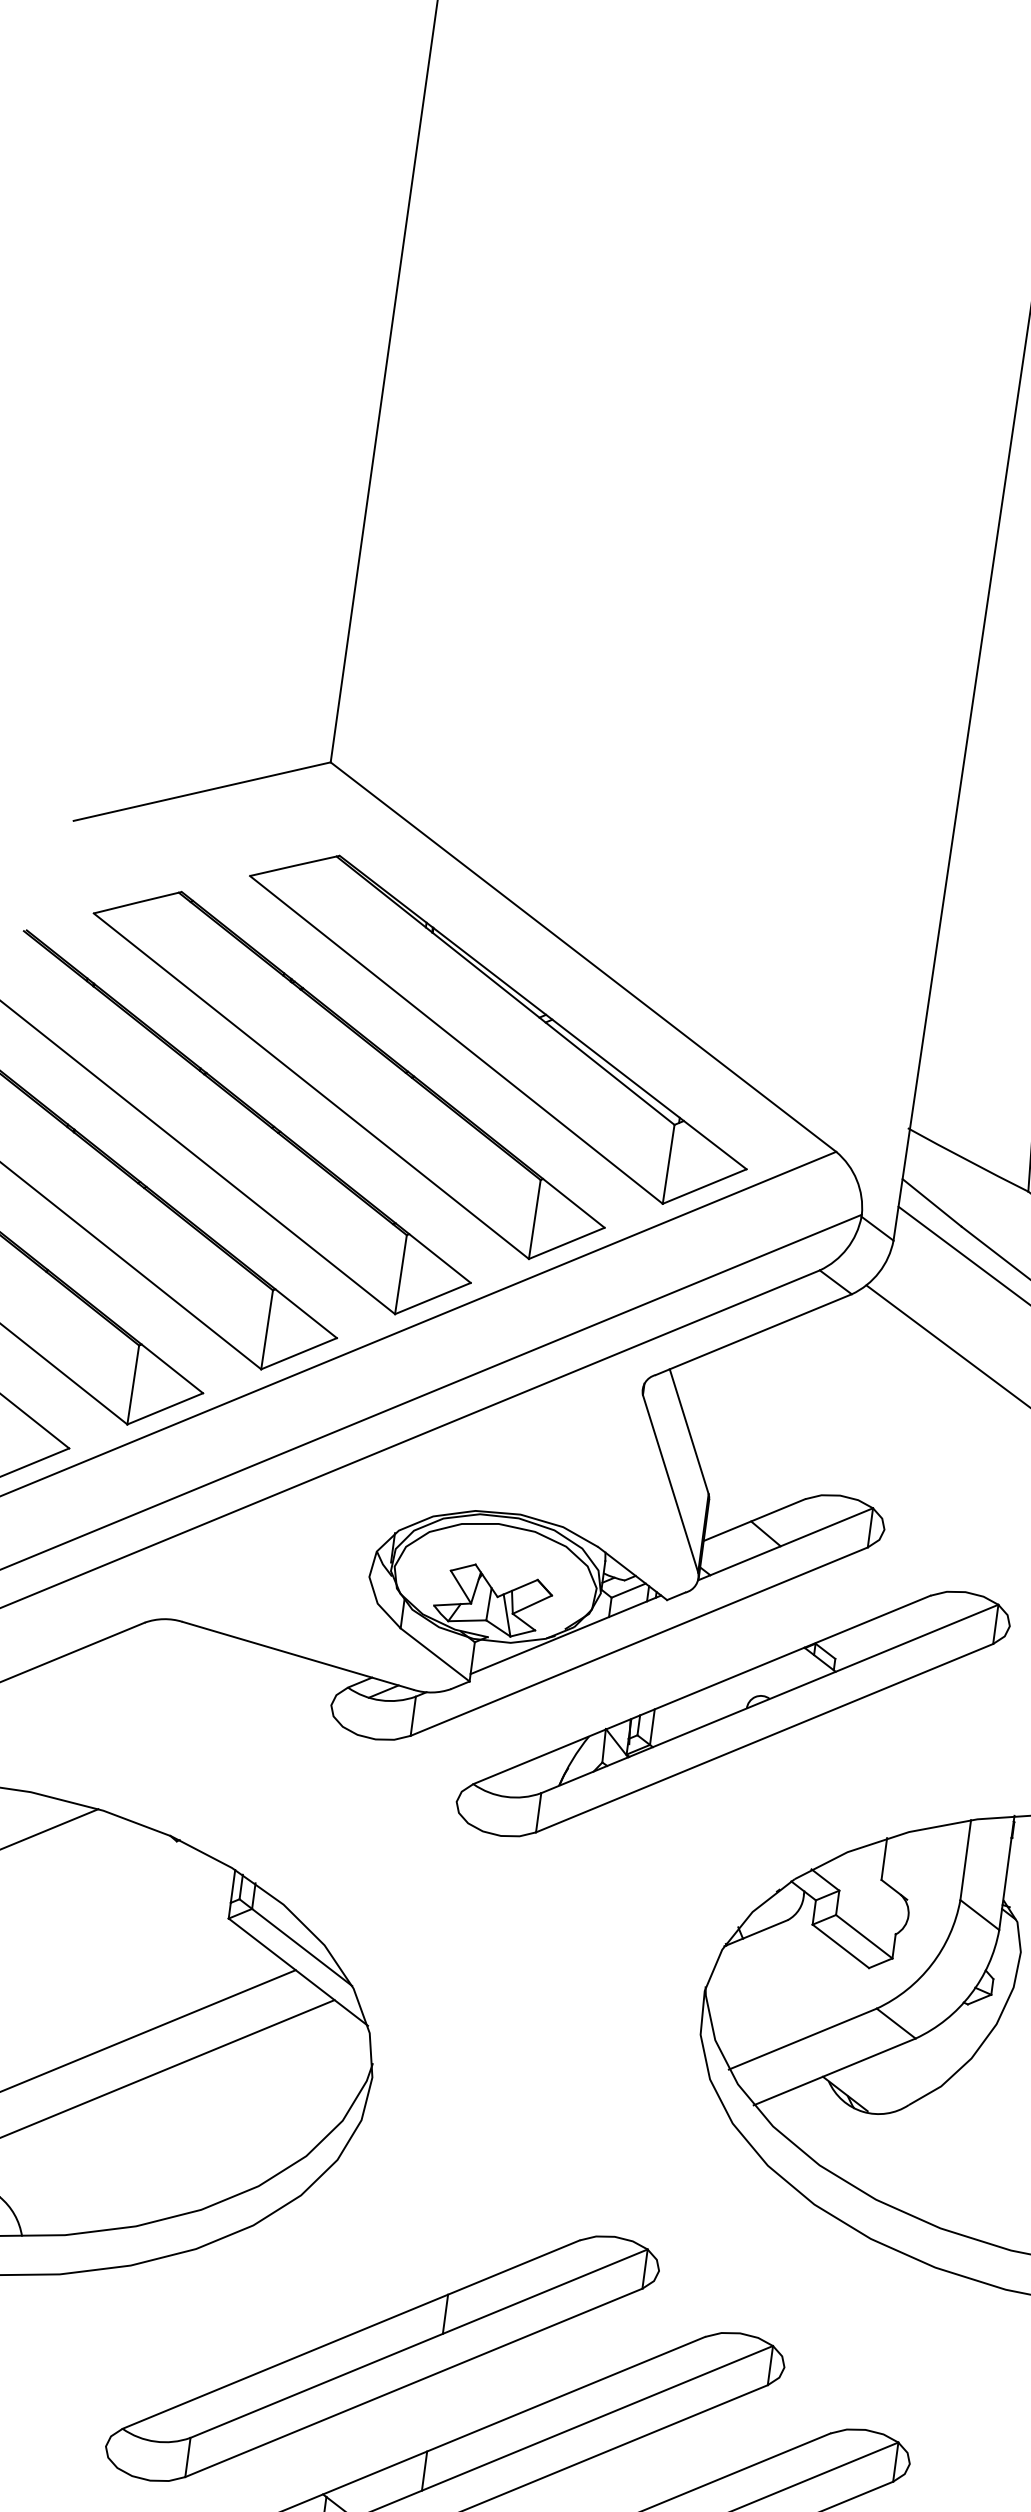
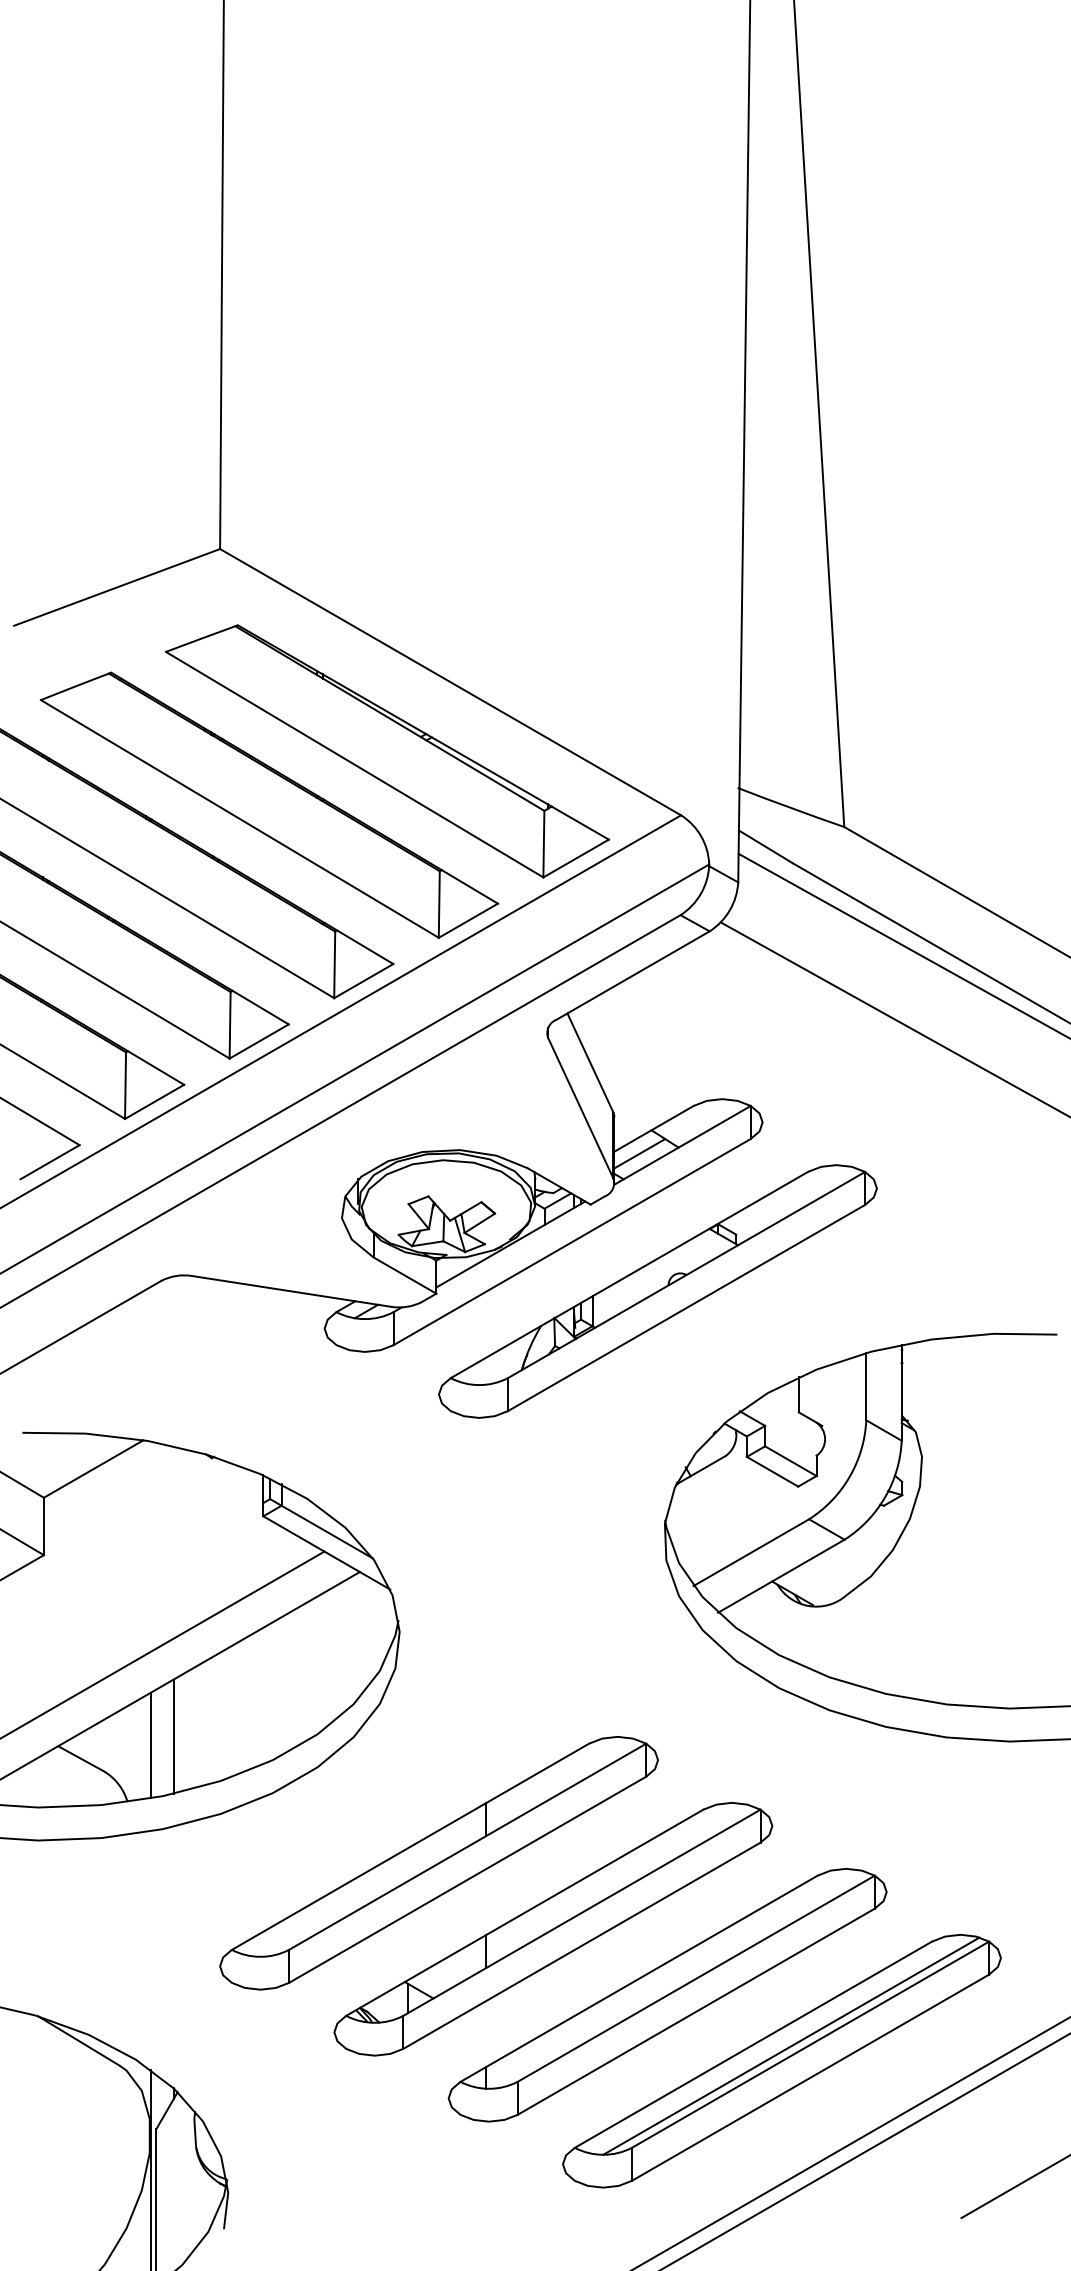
line: (733, 1547) -> (639, 1153), added
line: (87, 2165) -> (173, 1736), added
line: (58, 2173) -> (150, 1745), added

